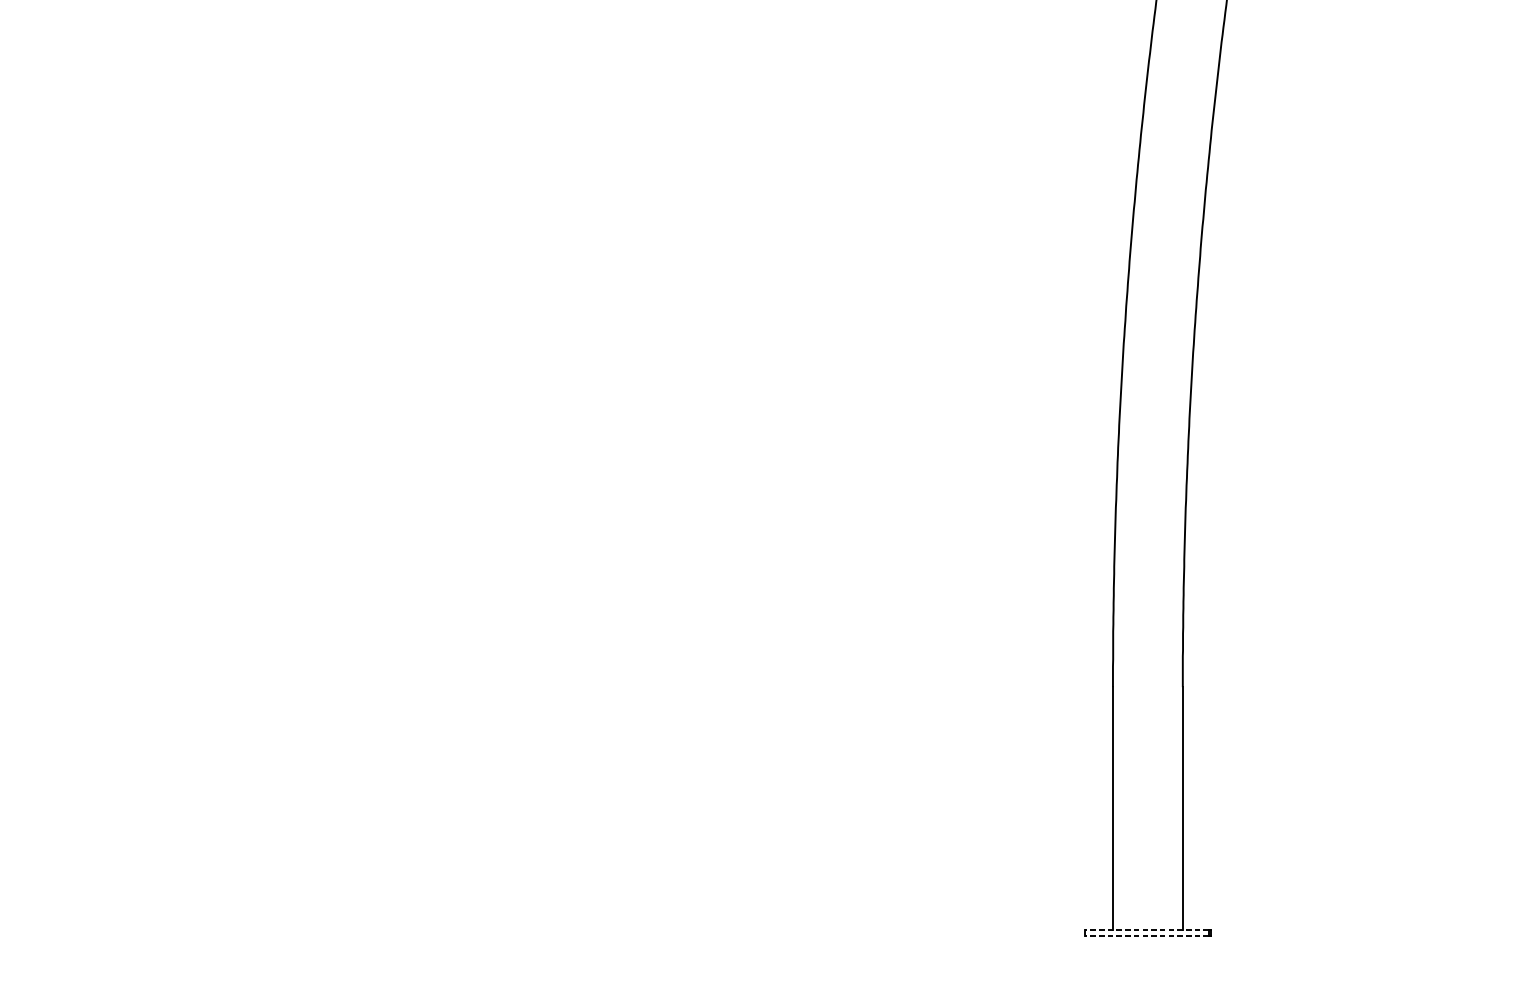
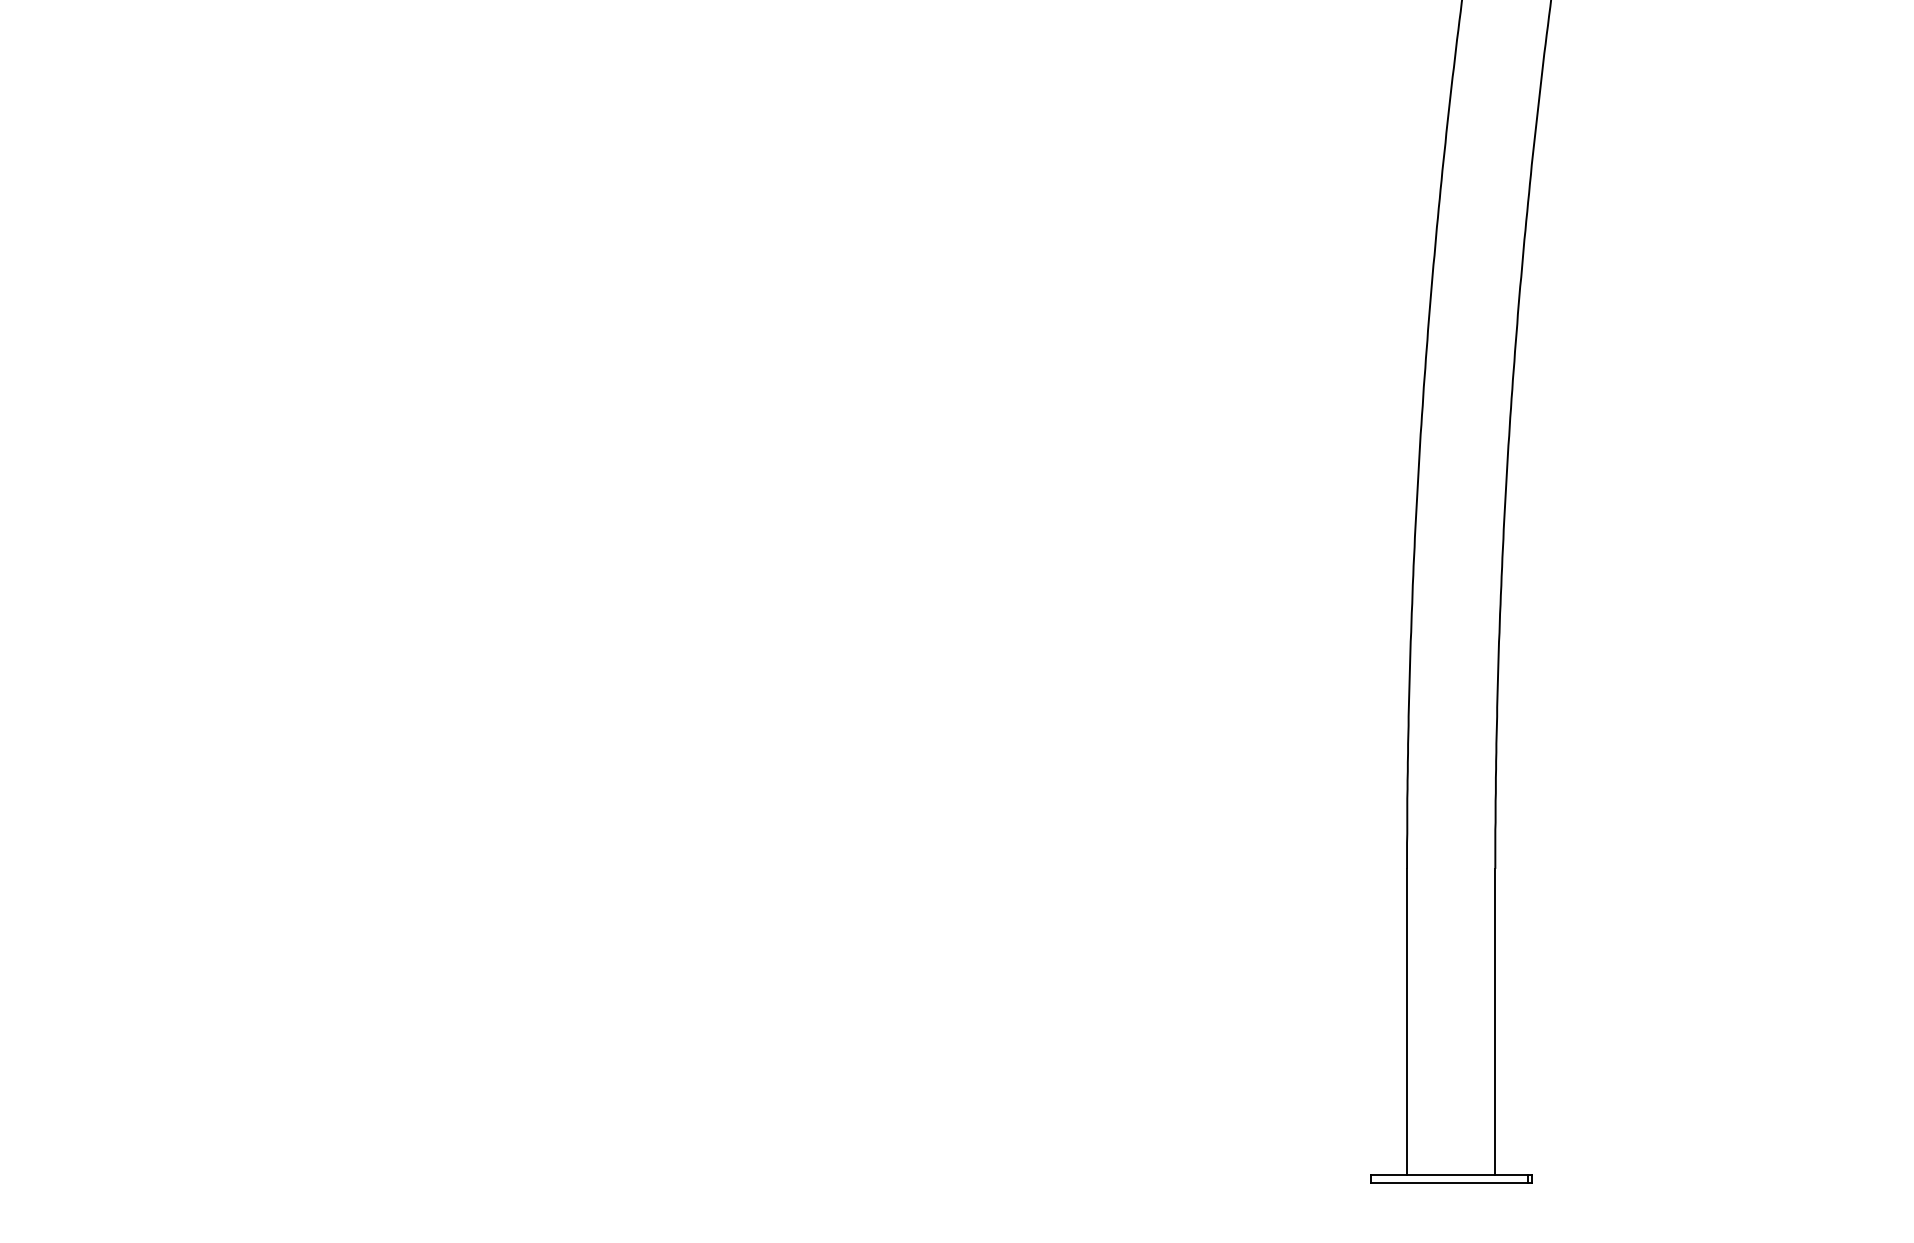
line: (1146, 929) -> (1449, 1175), dashed -> solid
line: (1146, 936) -> (1449, 1183), dashed -> solid

